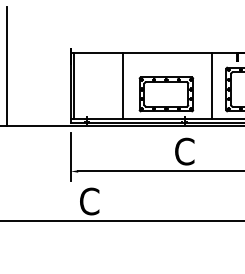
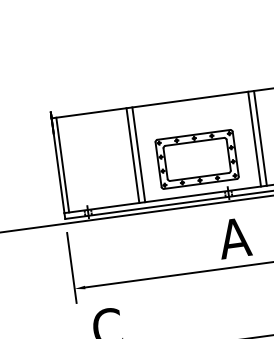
line: (127, 85) -> (139, 154), added
line: (207, 85) -> (254, 138), added
text: (184, 151) -> (234, 238), C -> A

